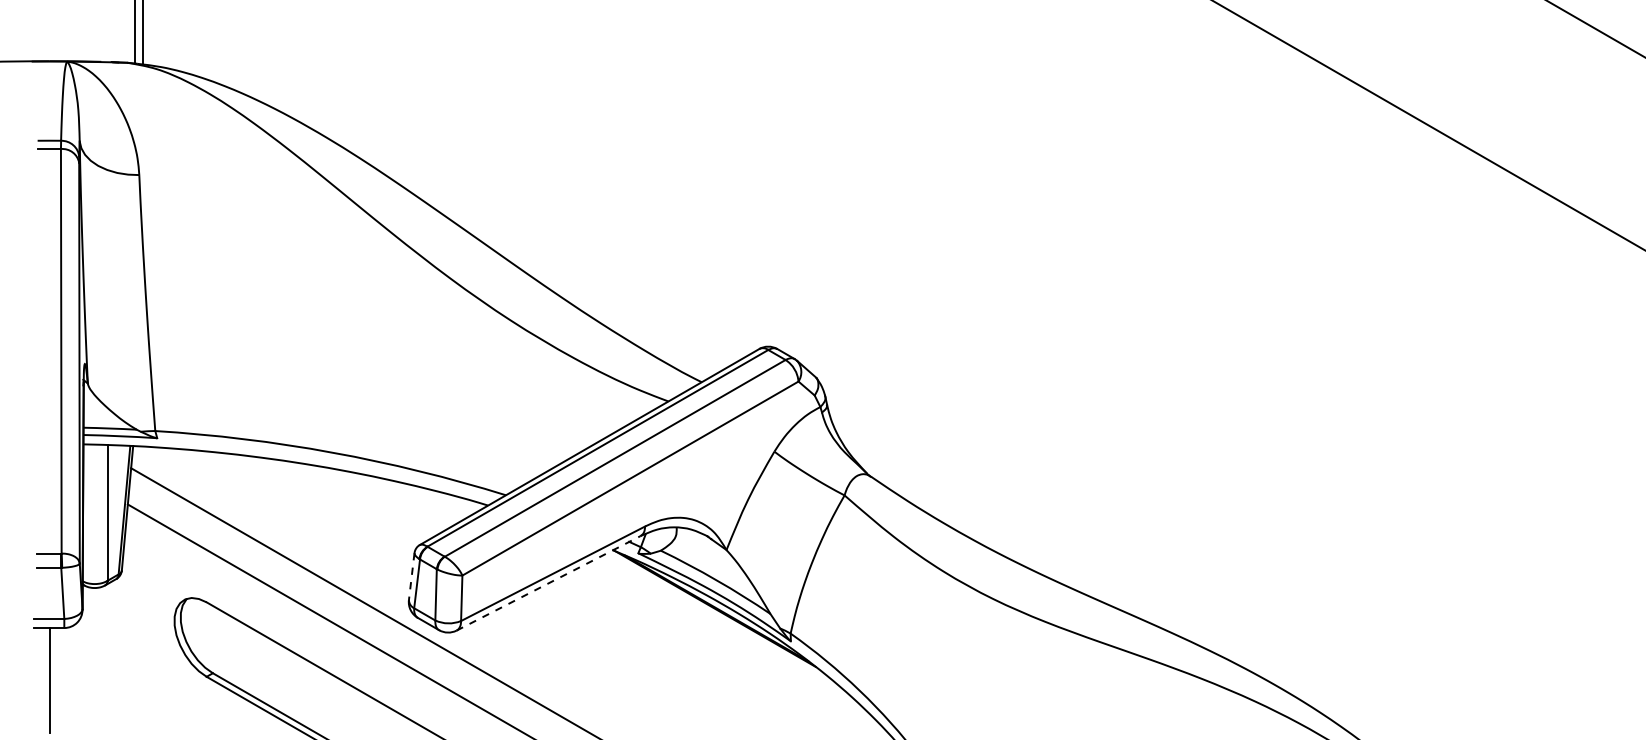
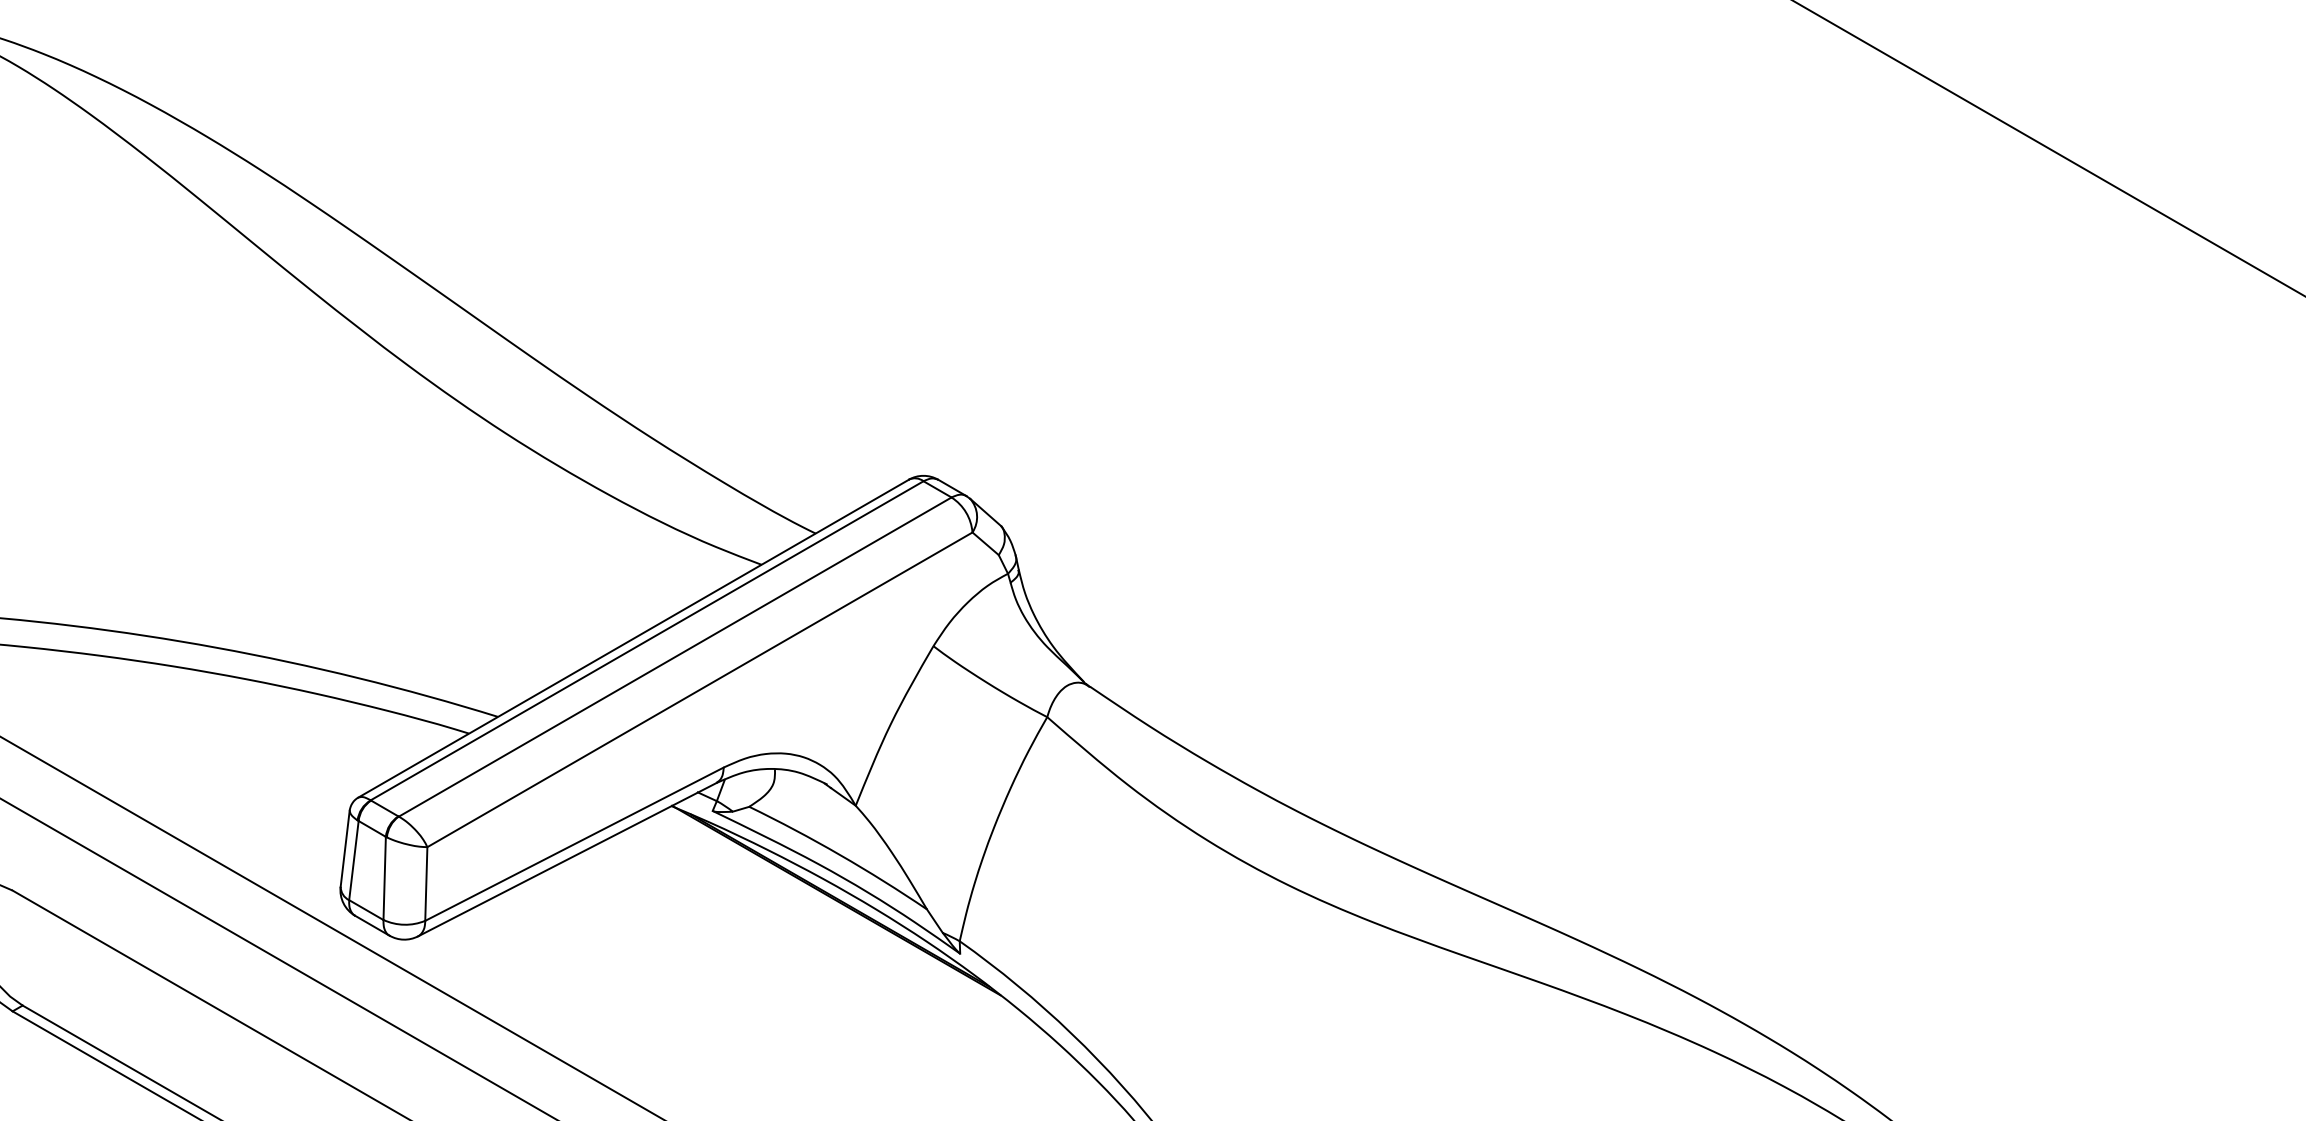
line: (411, 576) -> (344, 848), dashed -> solid
line: (549, 583) -> (568, 860), dashed -> solid

